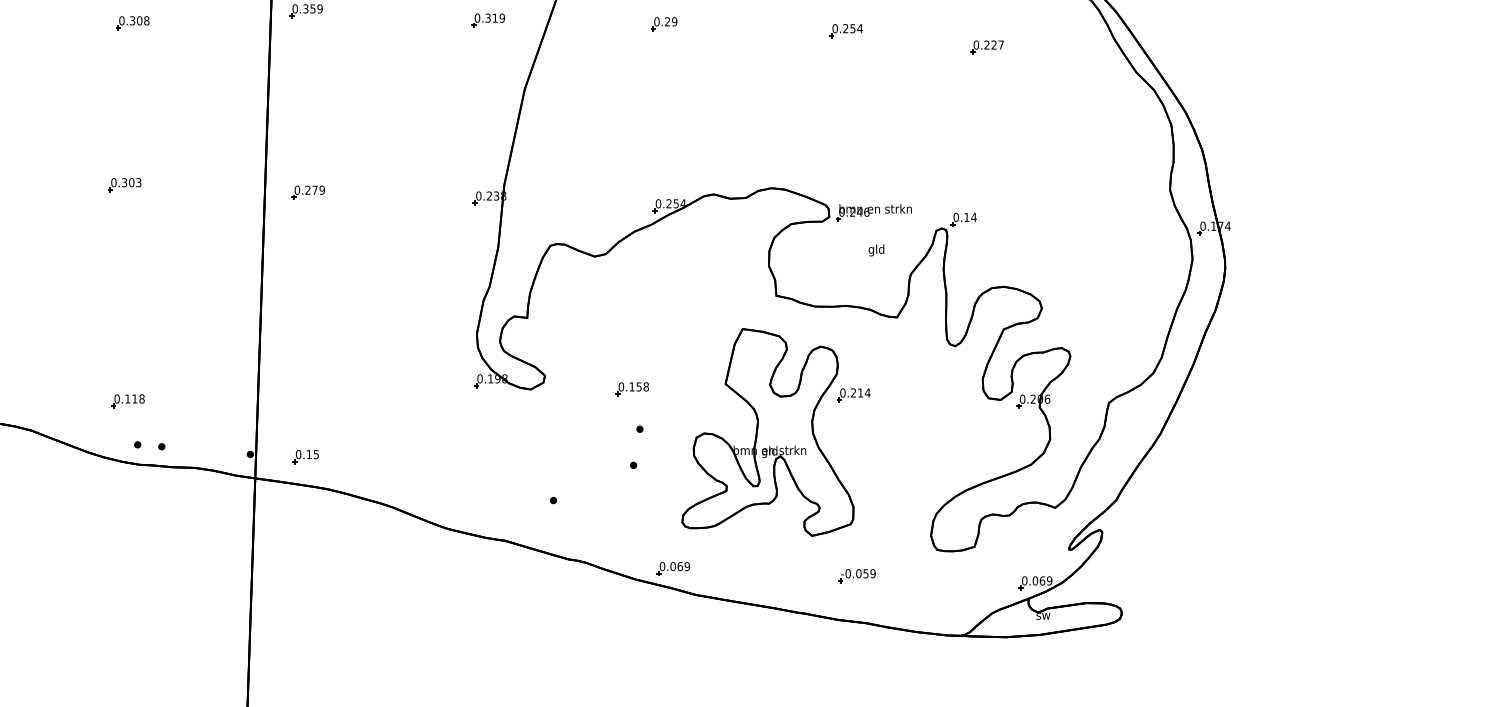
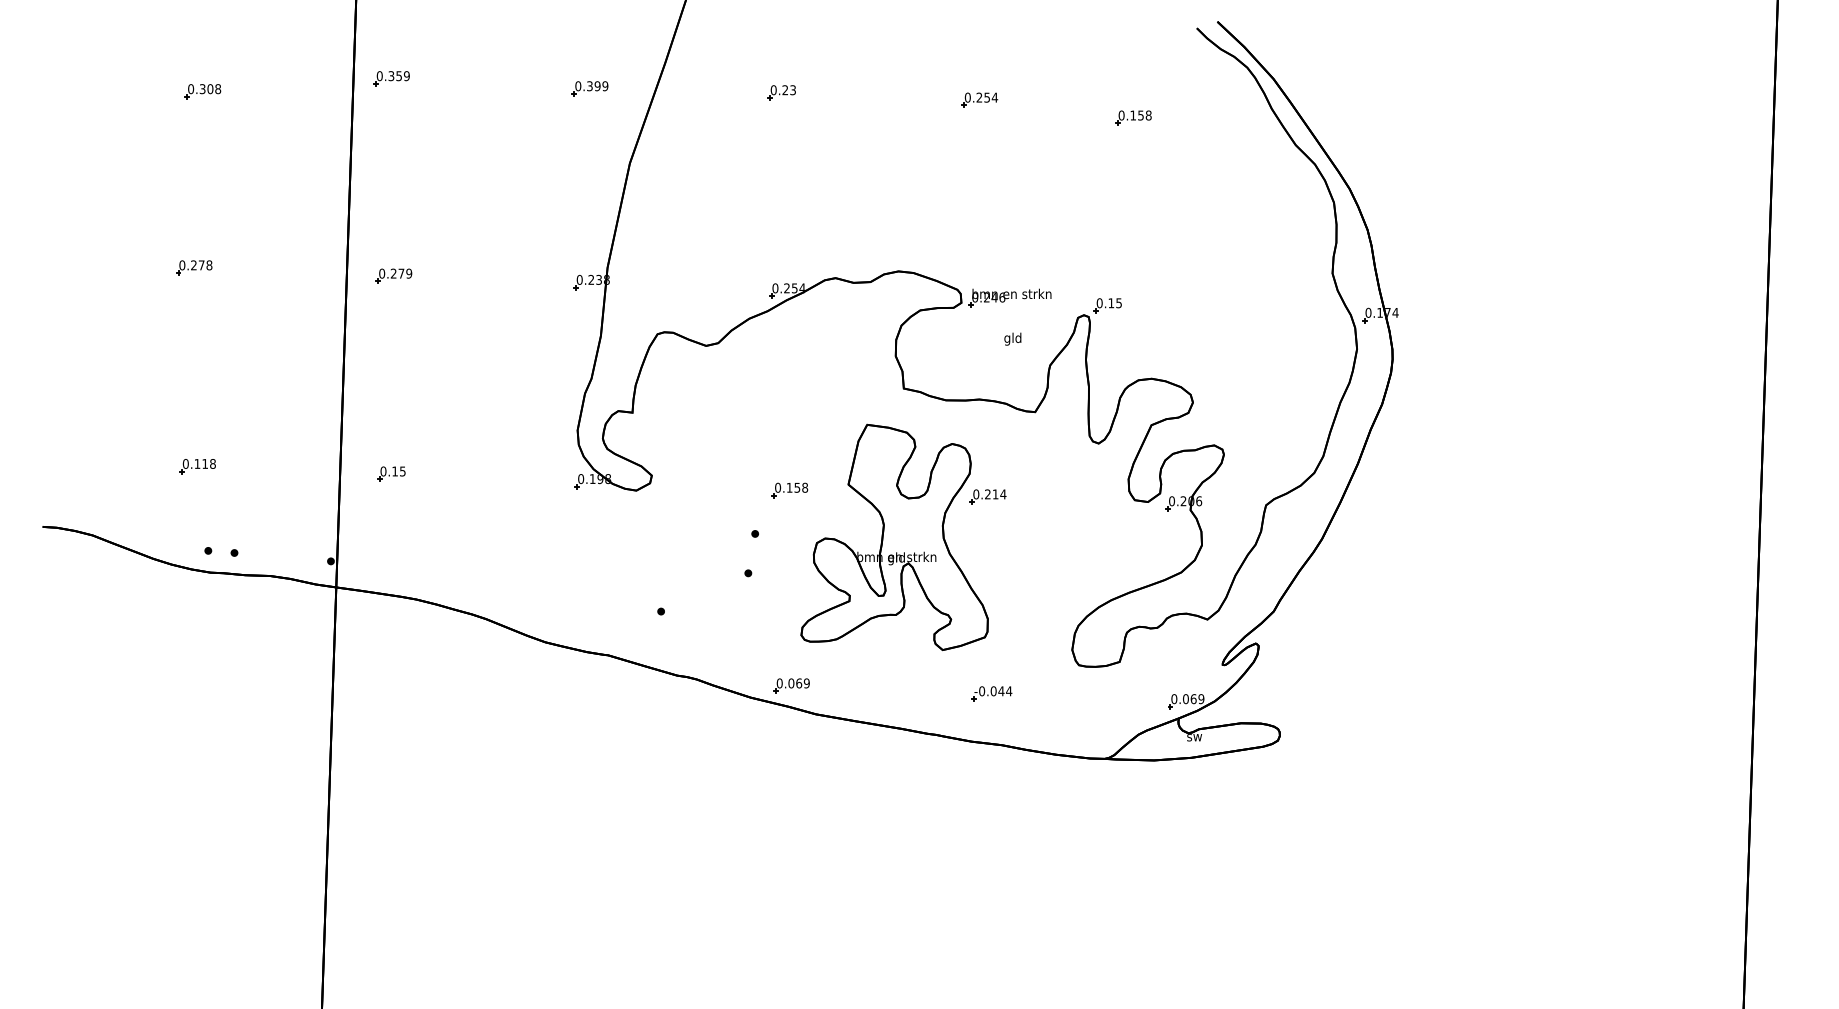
text: (495, 18) -> (597, 86), 0.319 -> 0.399
text: (675, 21) -> (793, 89), 0.29 -> 0.23
text: (993, 45) -> (1140, 115), 0.227 -> 0.158
text: (131, 182) -> (201, 265), 0.303 -> 0.278
text: (973, 217) -> (1118, 303), 0.14 -> 0.15
part: (631, 389) -> (789, 490), moved
part: (127, 401) -> (197, 466), moved
part: (305, 456) -> (391, 473), moved
text: (869, 573) -> (1005, 691), -0.059 -> -0.044

